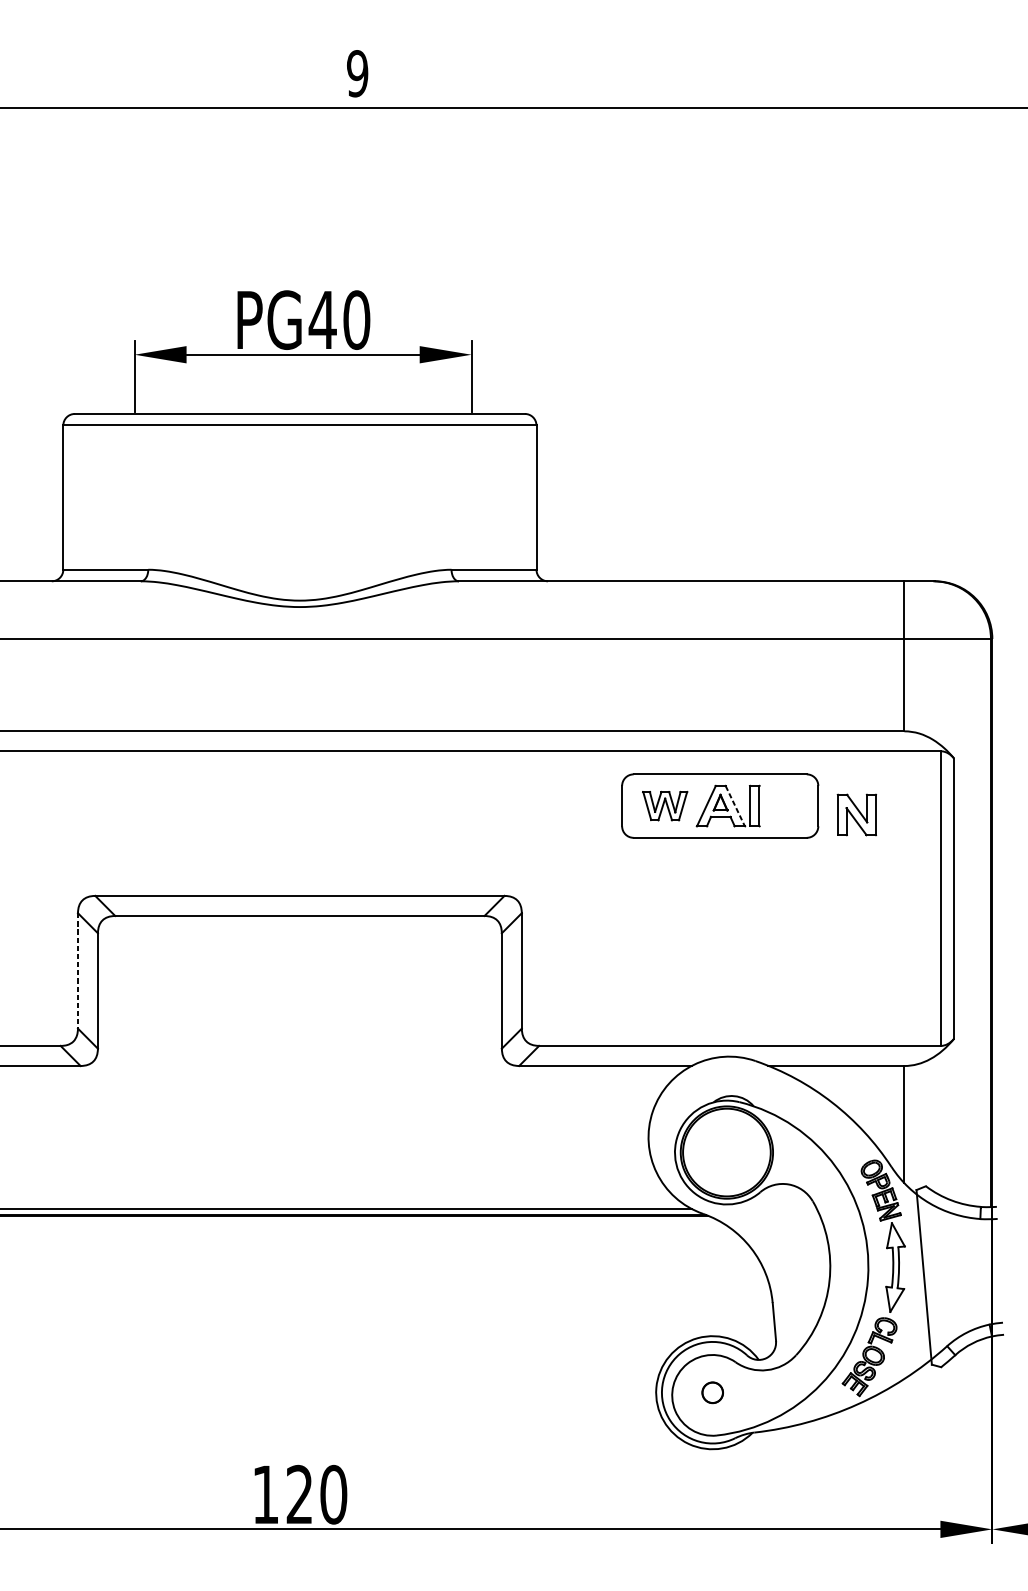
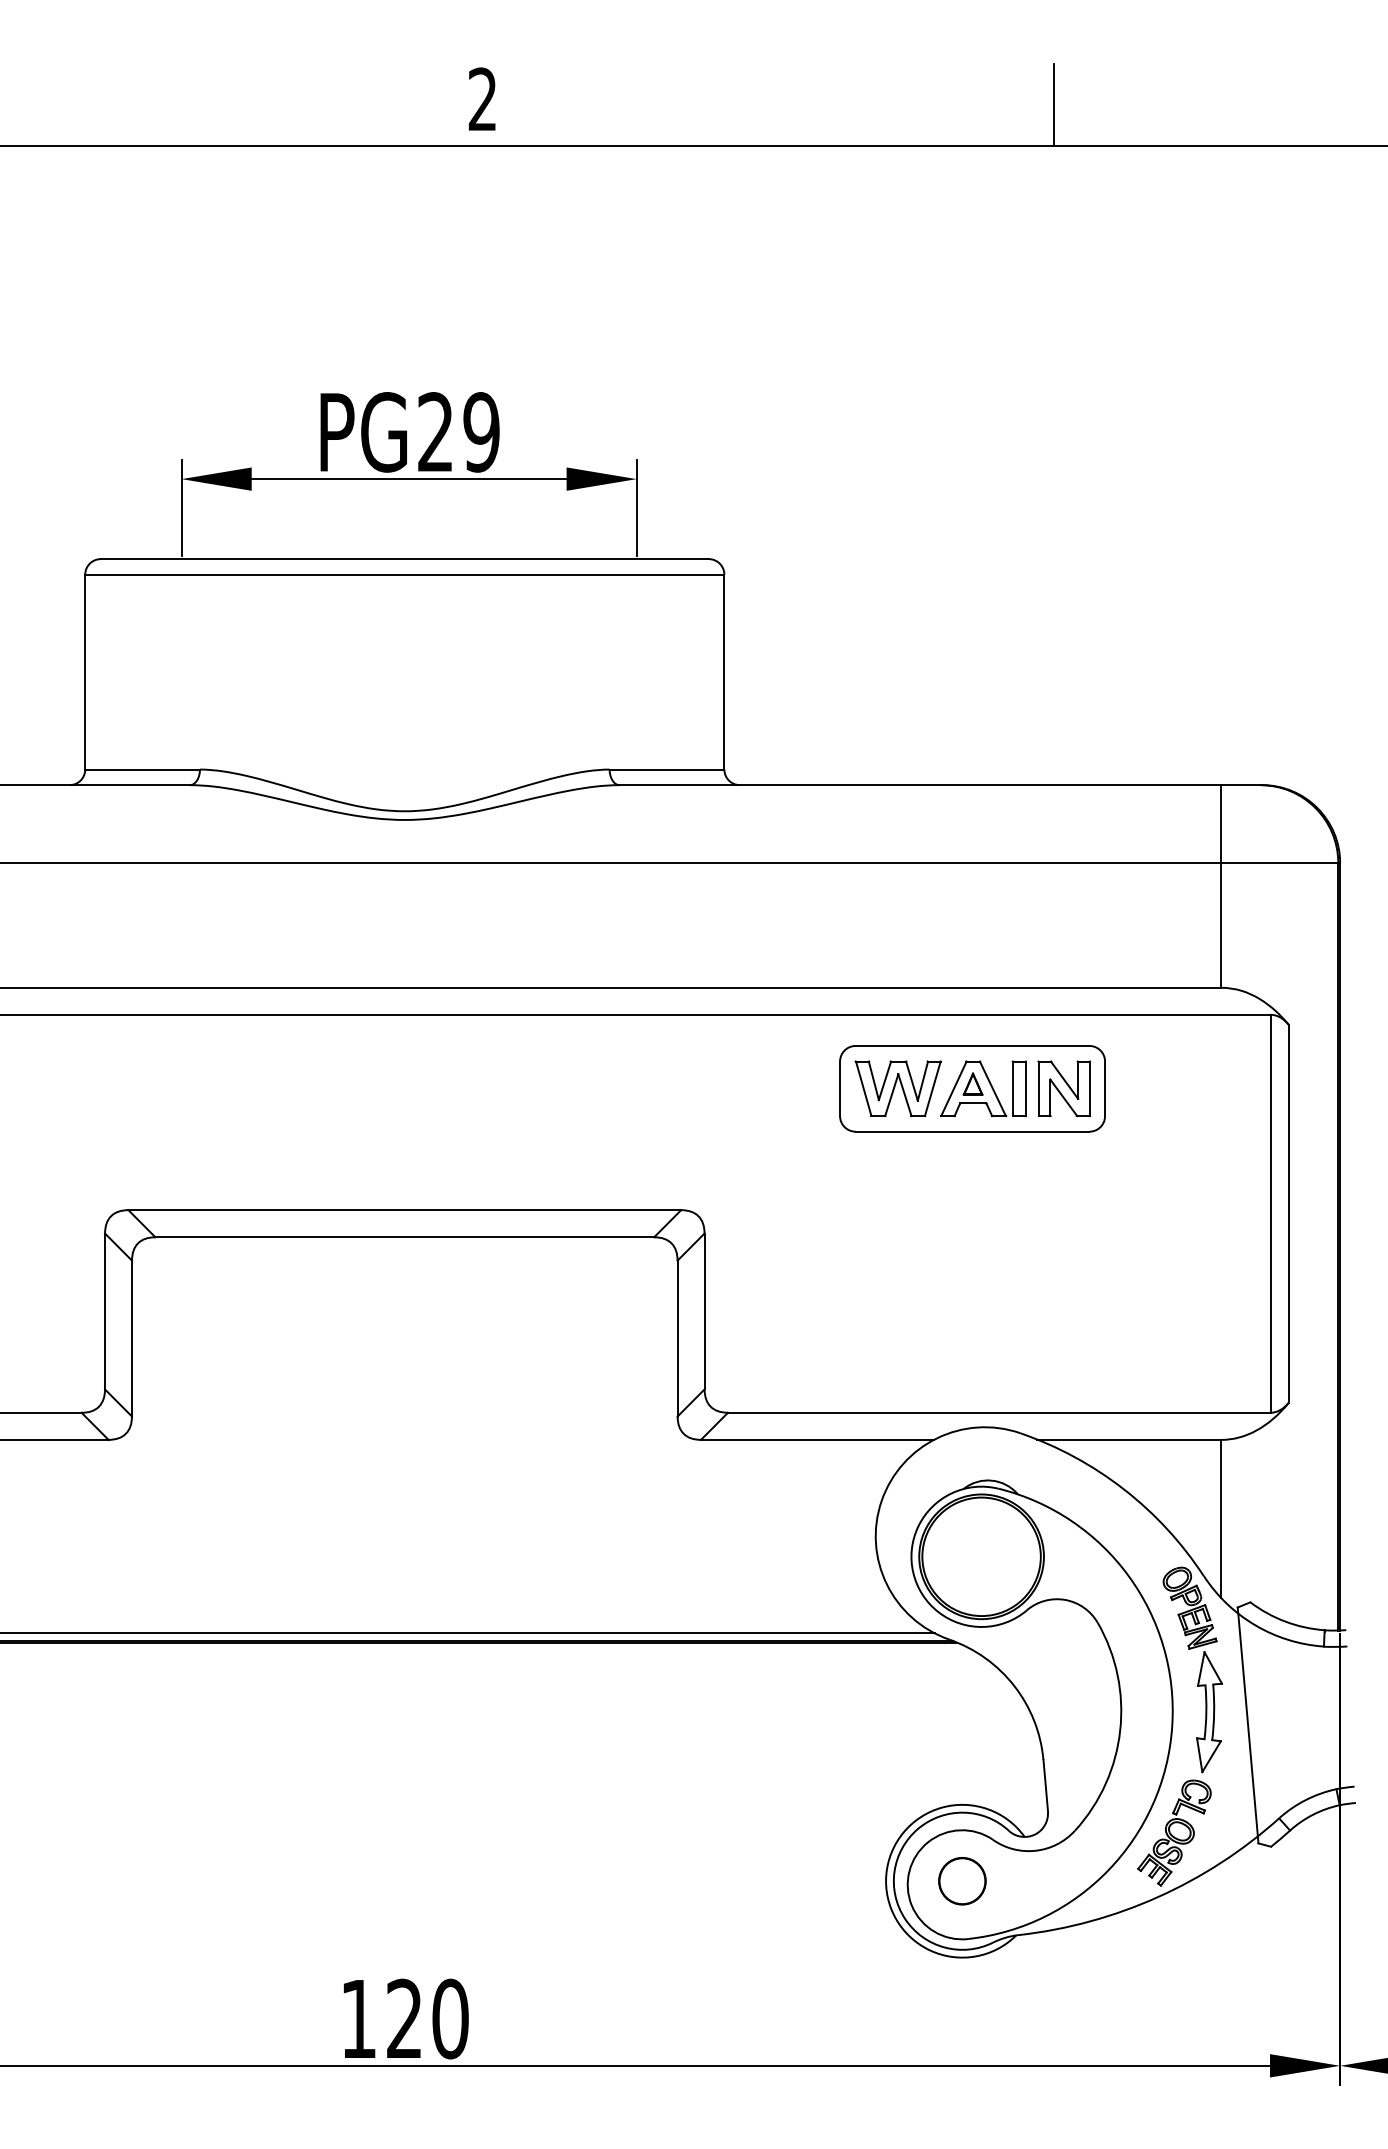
text: (357, 73) -> (482, 99), 9 -> 2
line: (780, 78) -> (1053, 105), added
text: (338, 320) -> (457, 432), PG40 -> PG29
part: (664, 805) -> (897, 1088), size x1.43
line: (734, 805) -> (992, 1088), dashed -> solid
part: (856, 814) -> (1063, 1088), moved
line: (78, 970) -> (105, 1311), dashed -> solid
circle: (712, 1392) -> (962, 1881), size x1.67

